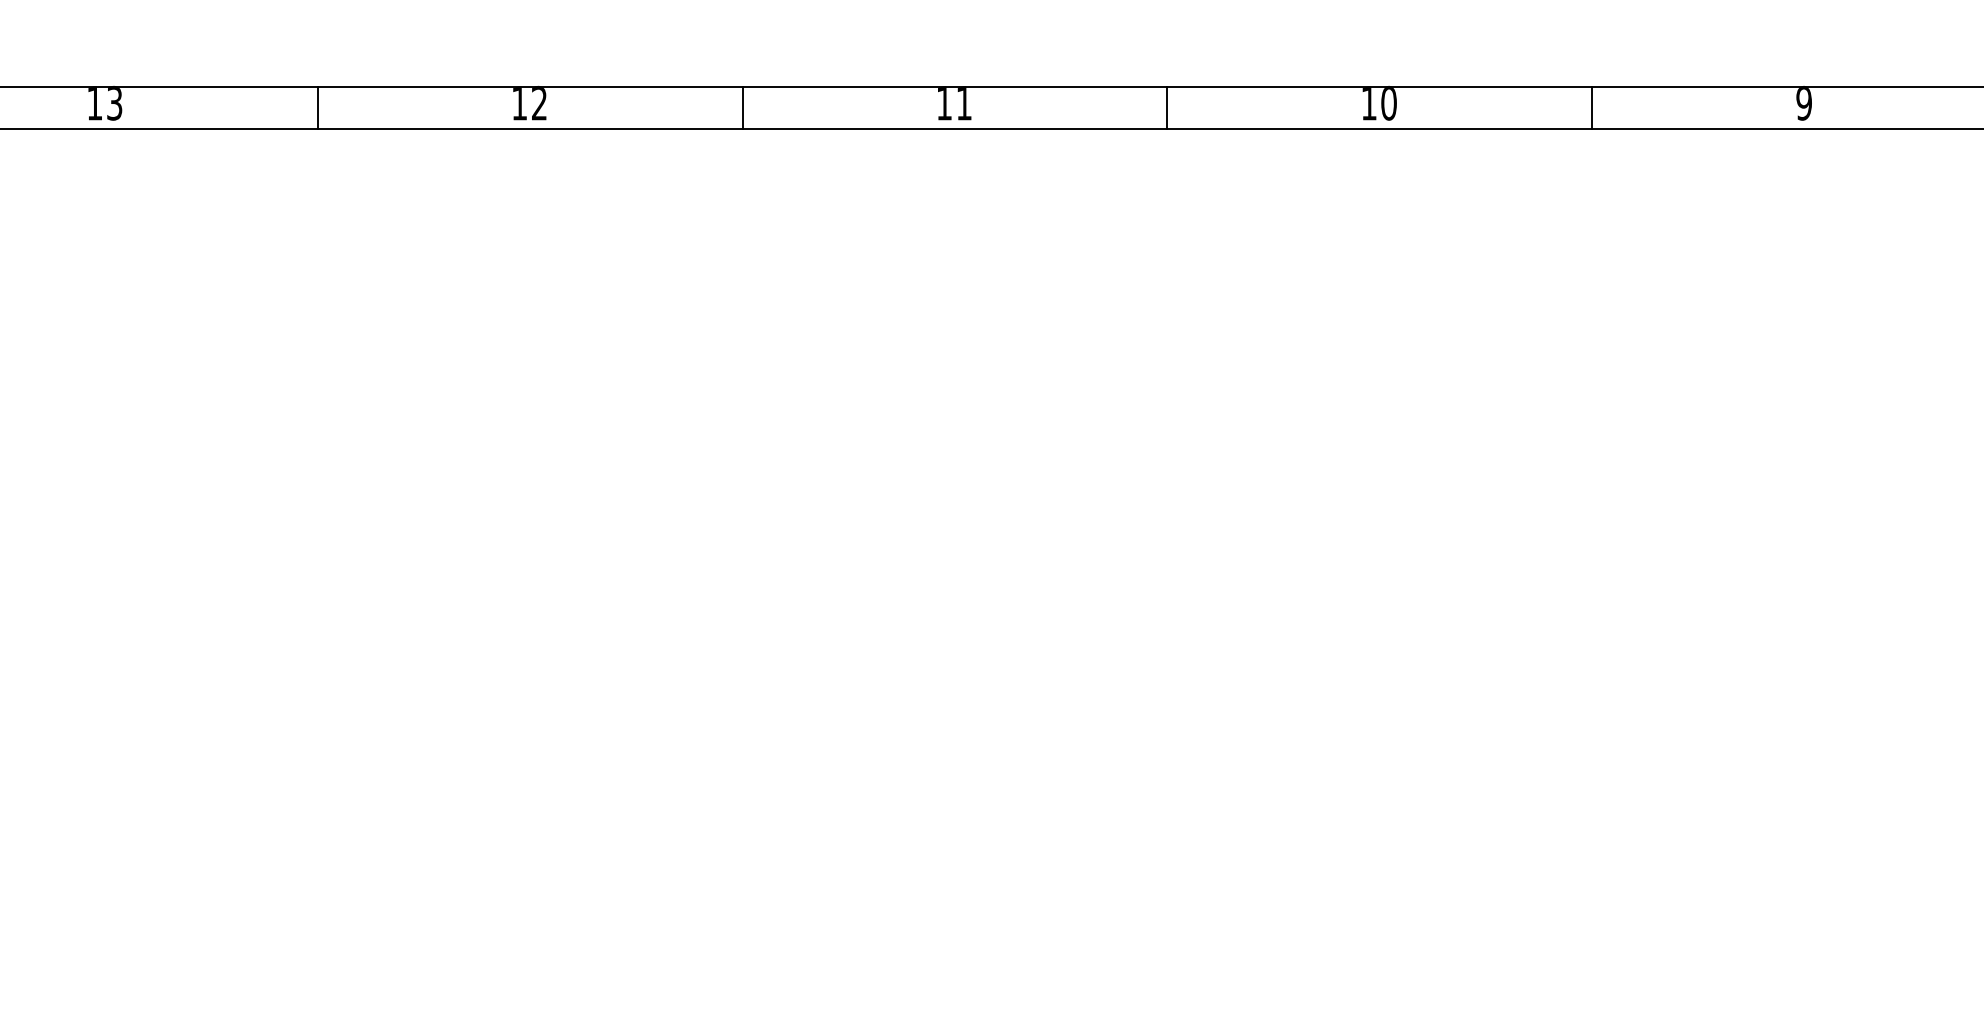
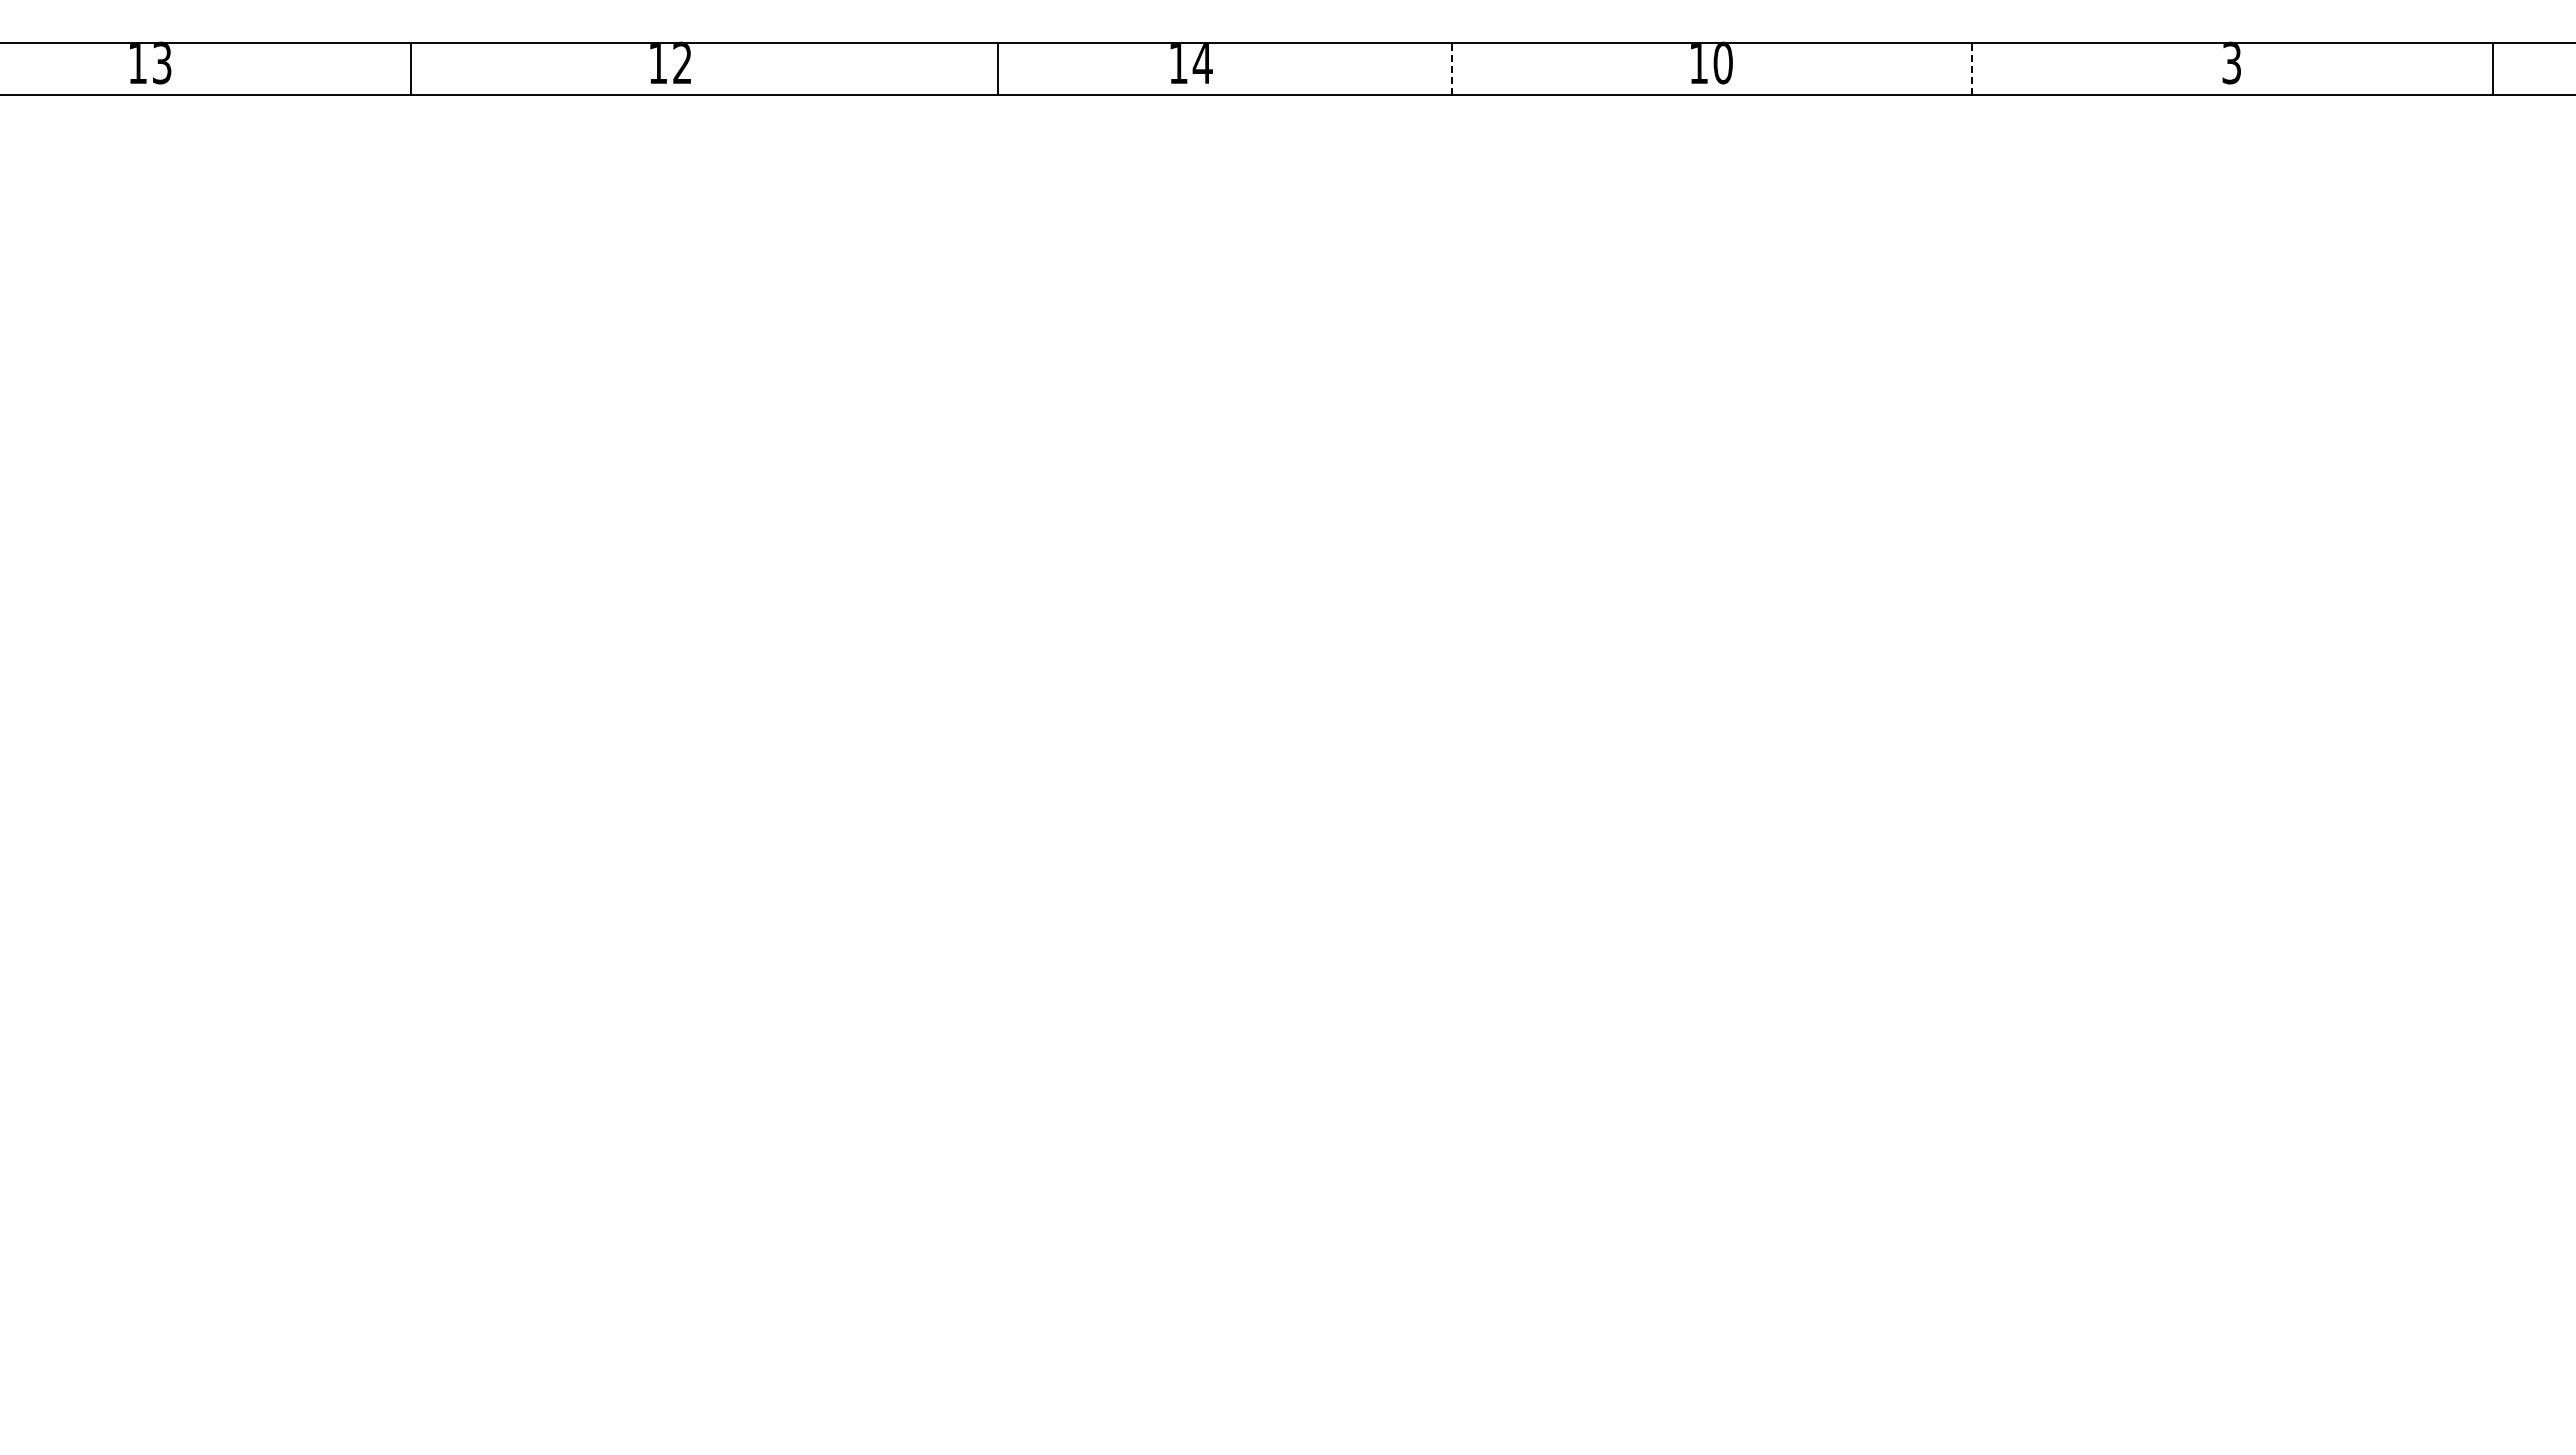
text: (1803, 102) -> (2231, 62), 9 -> 3
text: (963, 103) -> (1202, 63), 11 -> 14
line: (1167, 107) -> (1451, 68), solid -> dashed
line: (1592, 107) -> (1972, 68), solid -> dashed
line: (742, 108) -> (998, 69), moved

